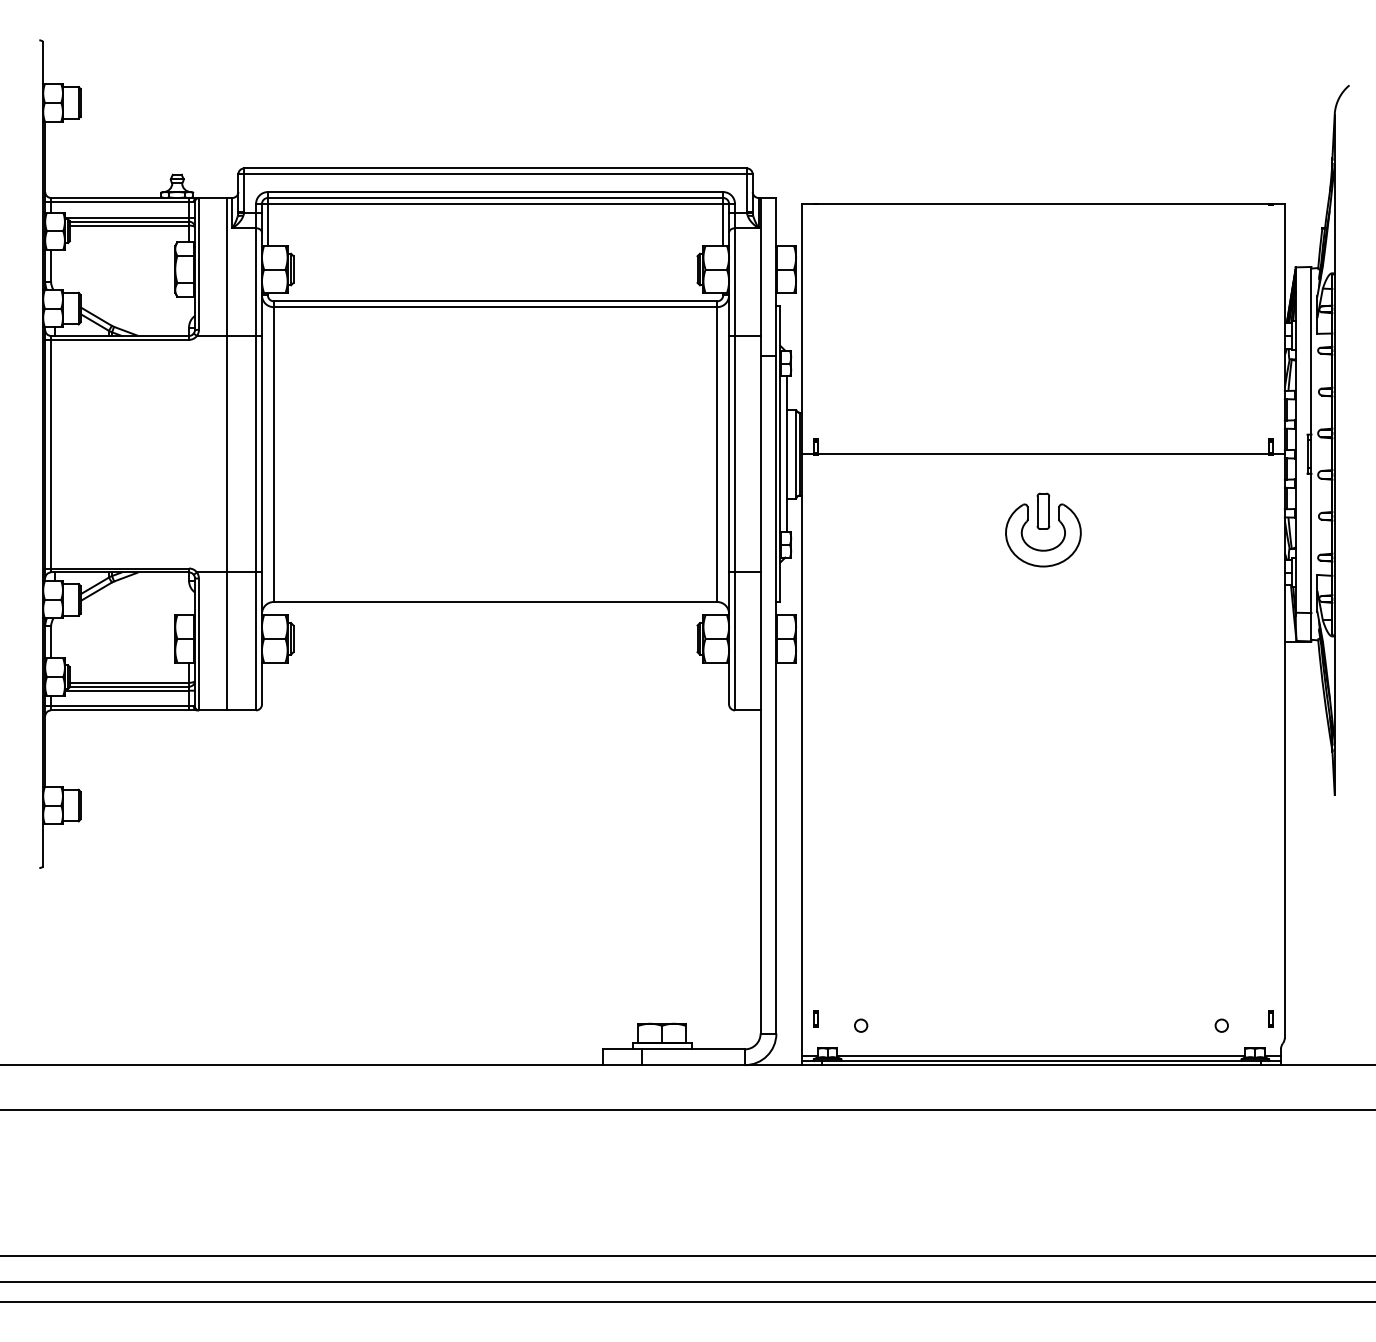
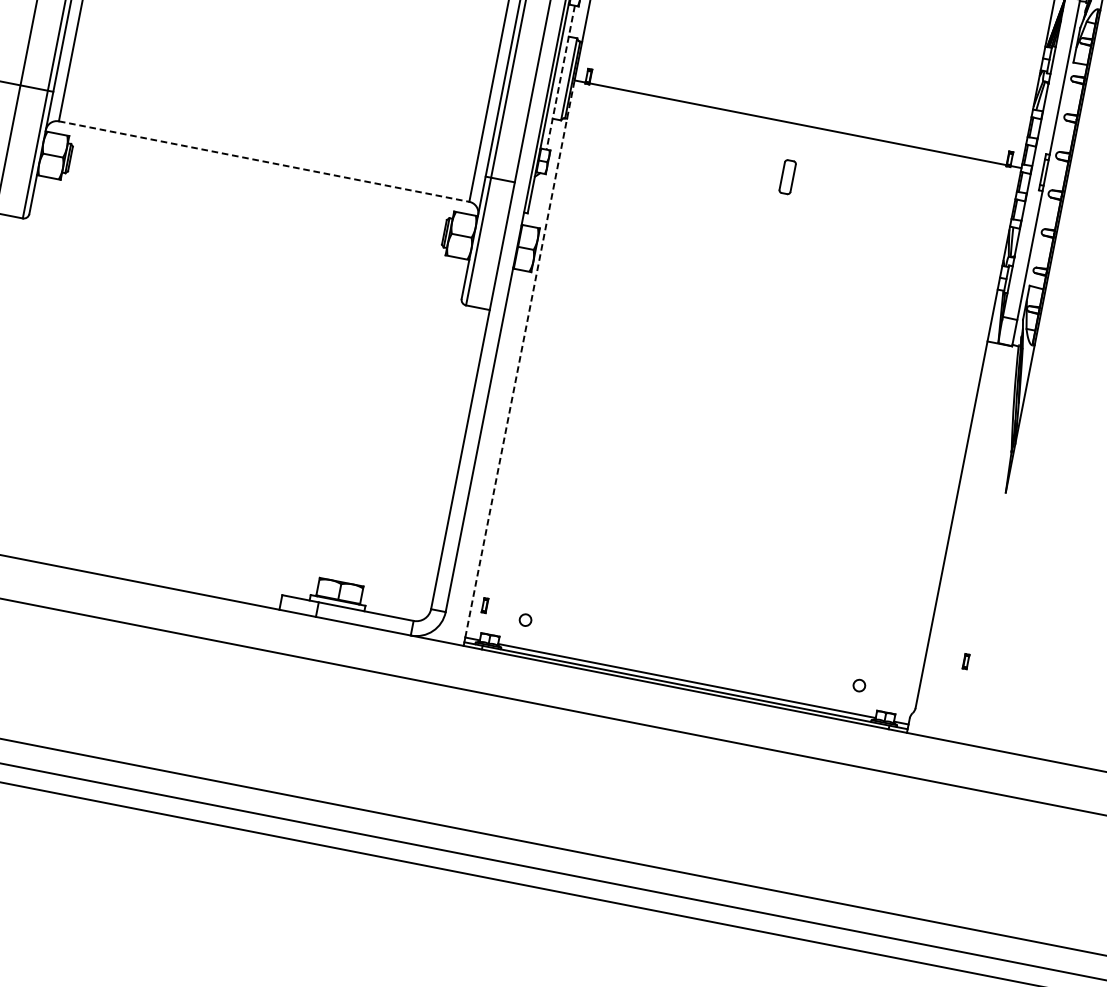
line: (787, 454) -> (561, 78), solid -> dashed
part: (1043, 549) -> (780, 212), removed
line: (495, 602) -> (264, 162), solid -> dashed
line: (802, 755) -> (520, 359), solid -> dashed
part: (1270, 1018) -> (965, 661), moved

